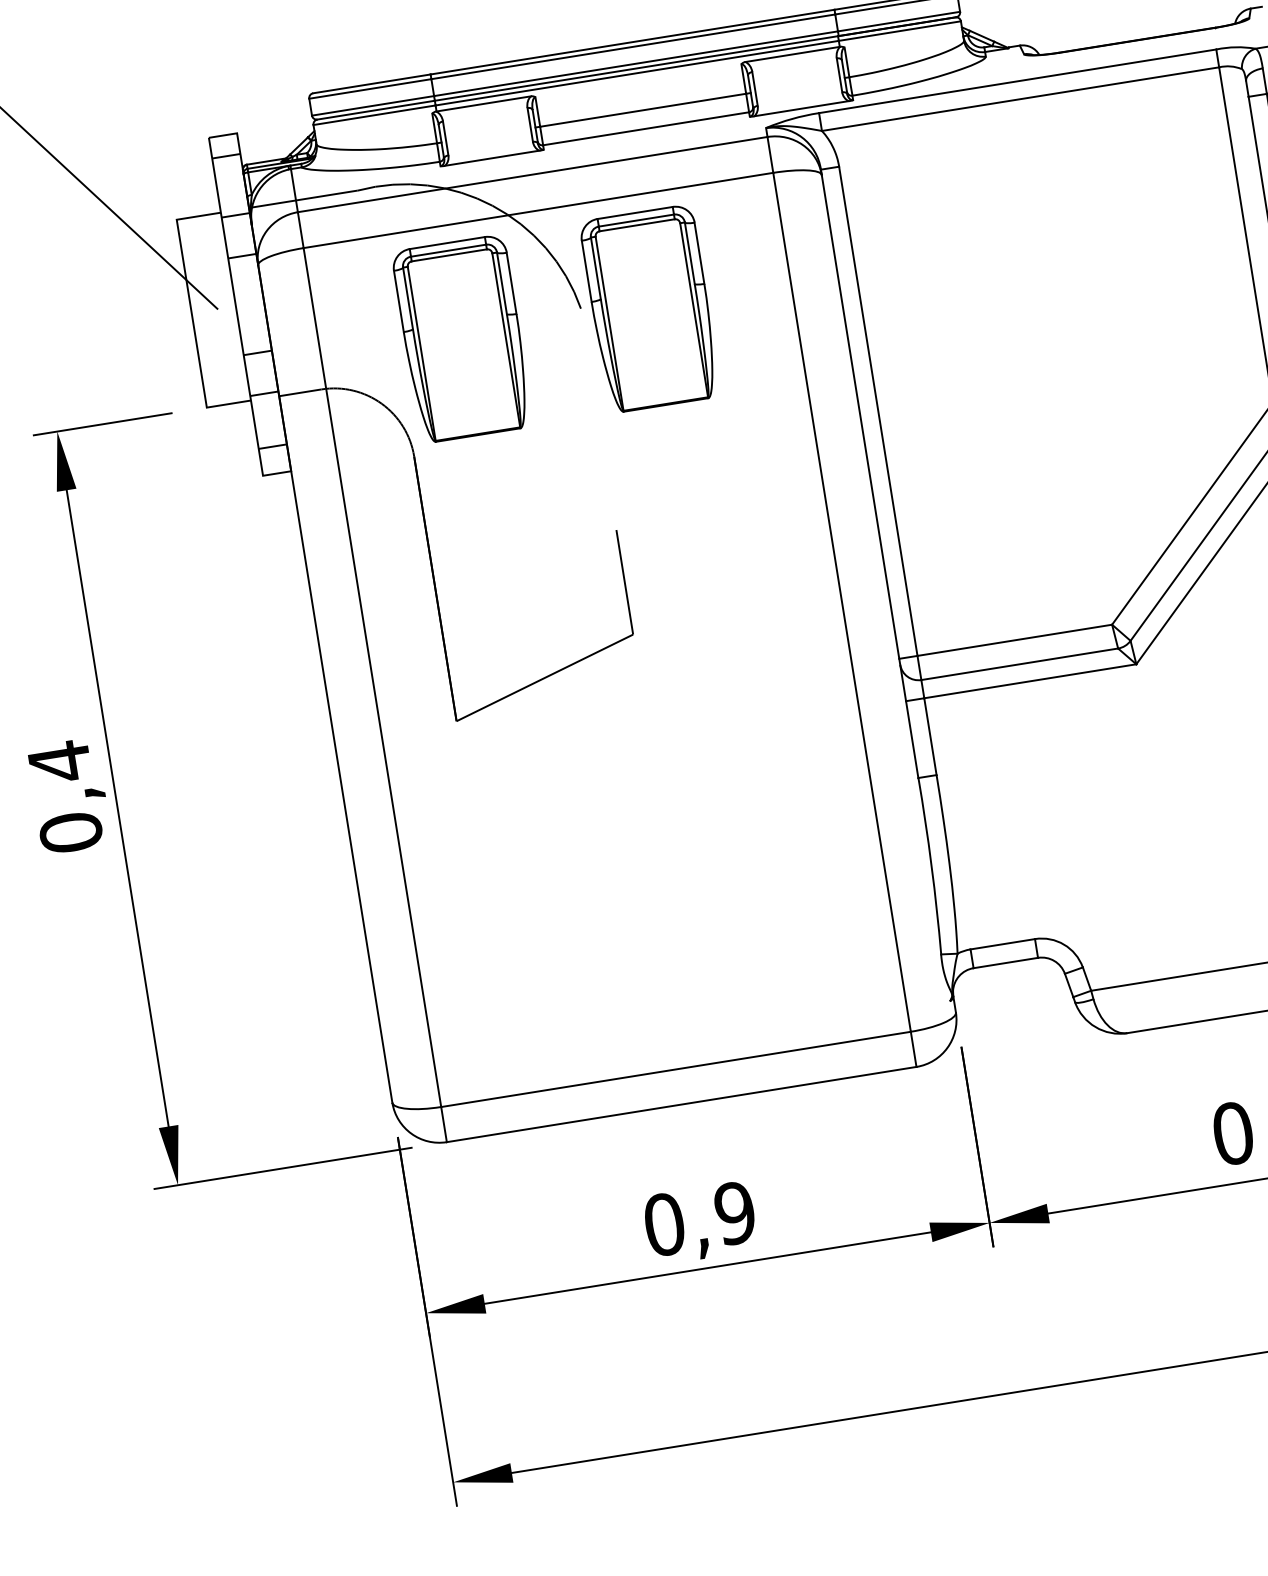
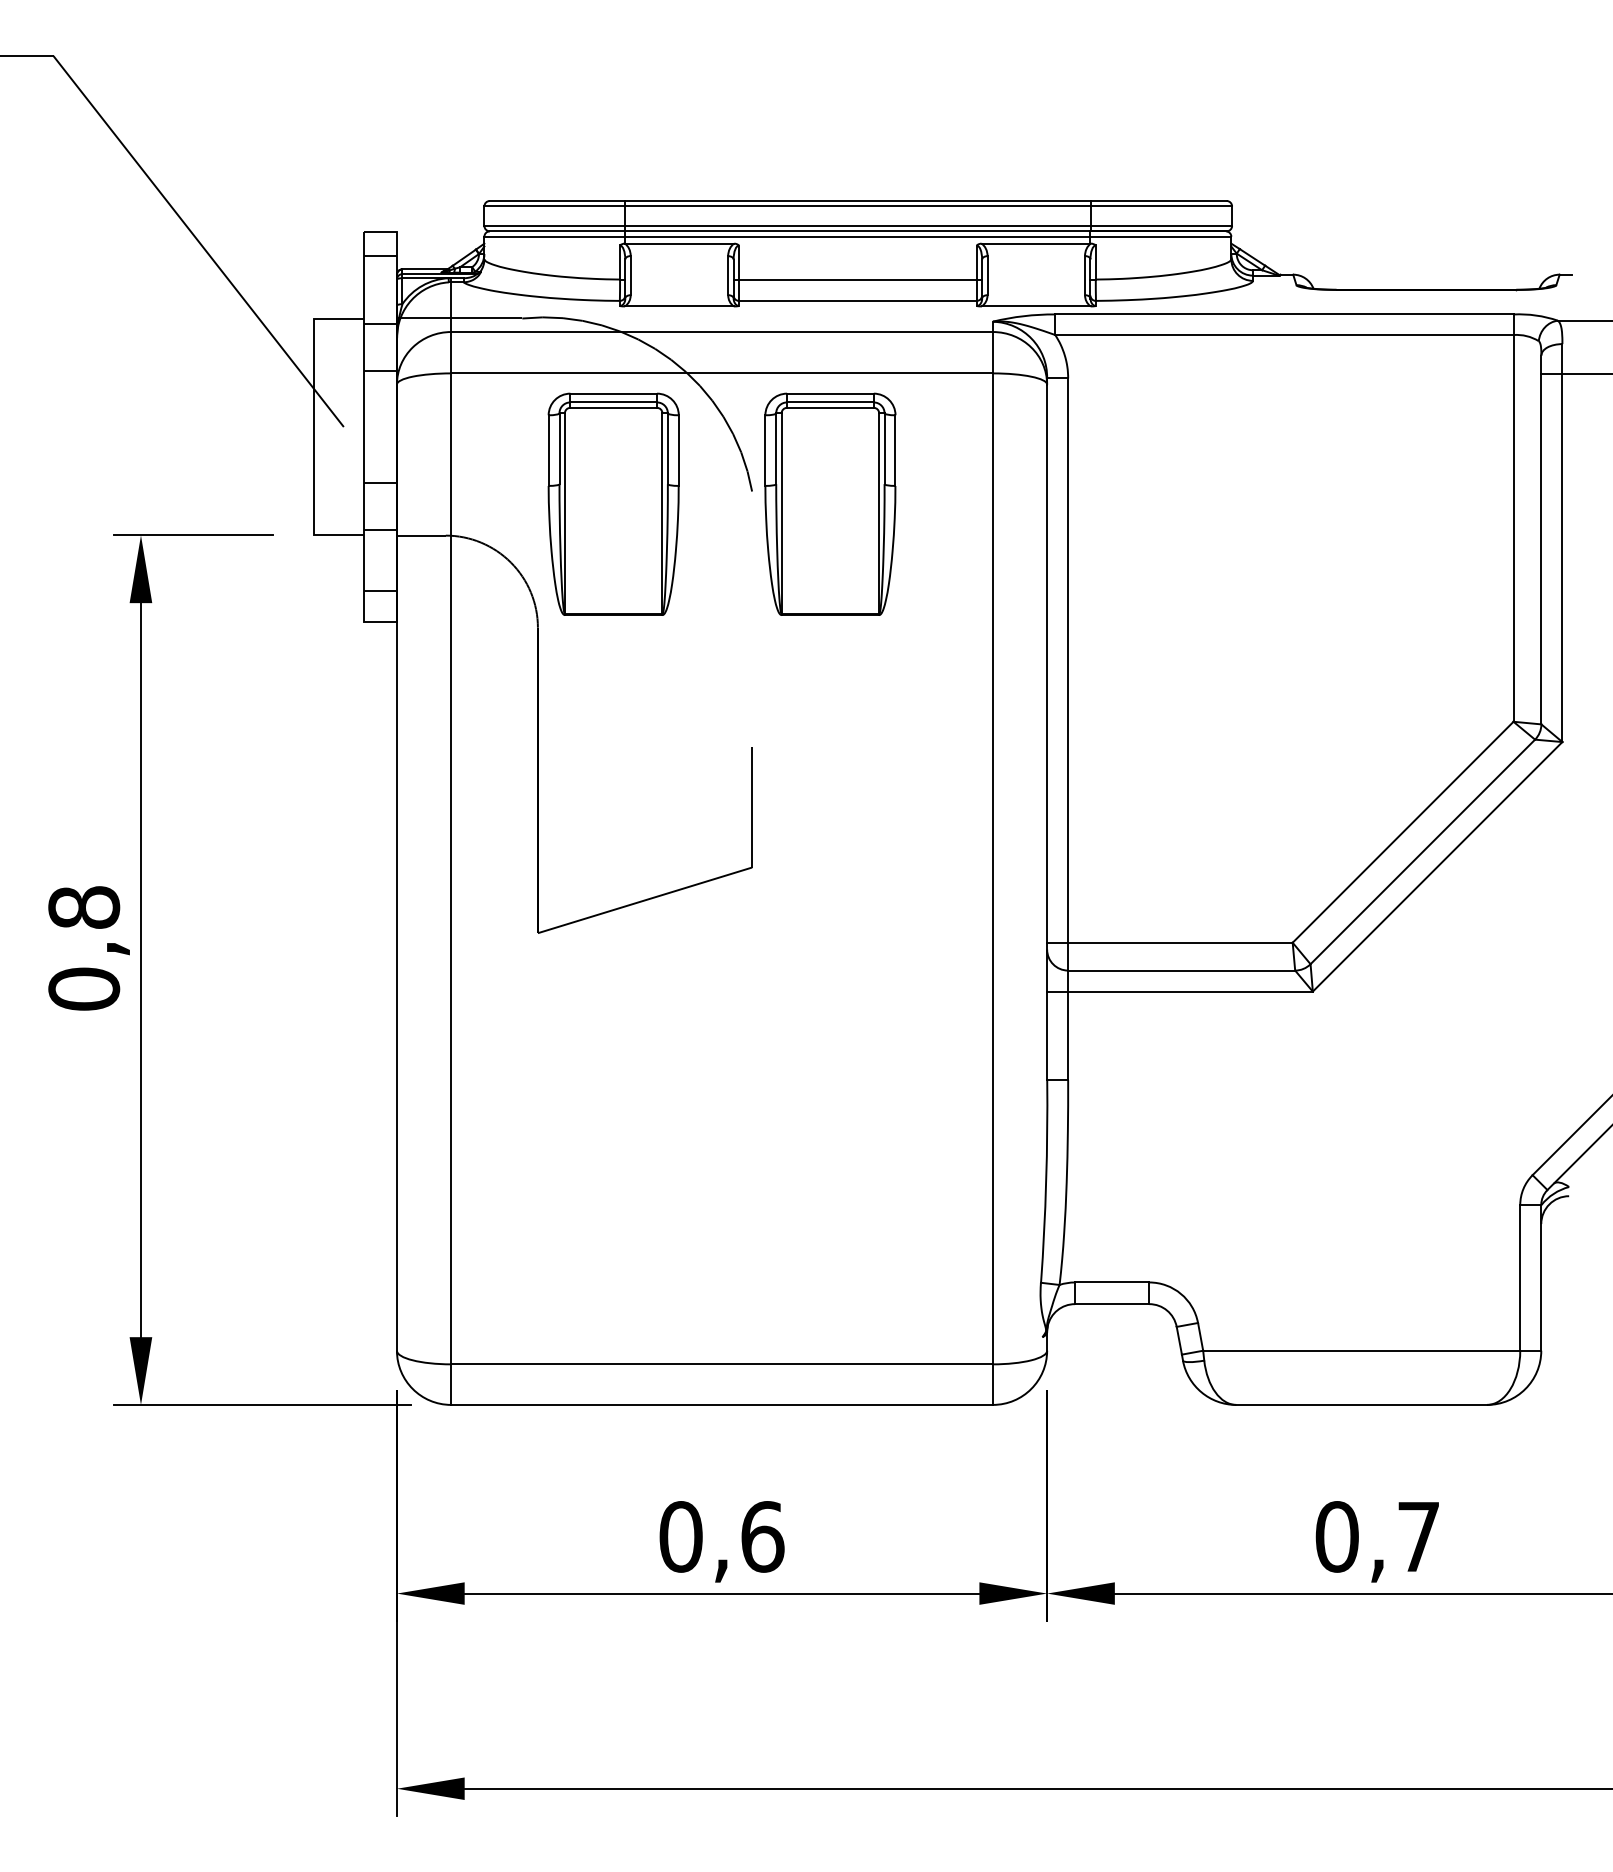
text: (60, 761) -> (84, 907), 0,4 -> 0,8
text: (734, 1212) -> (762, 1536), 0,9 -> 0,6

